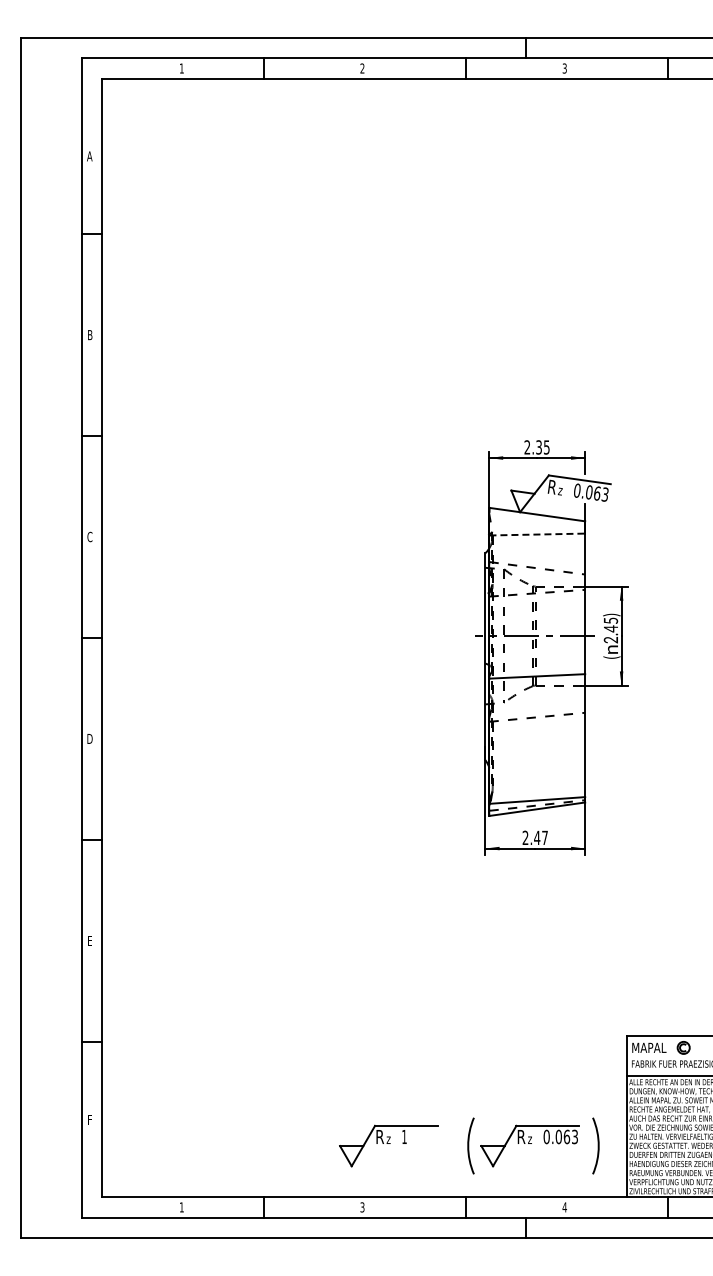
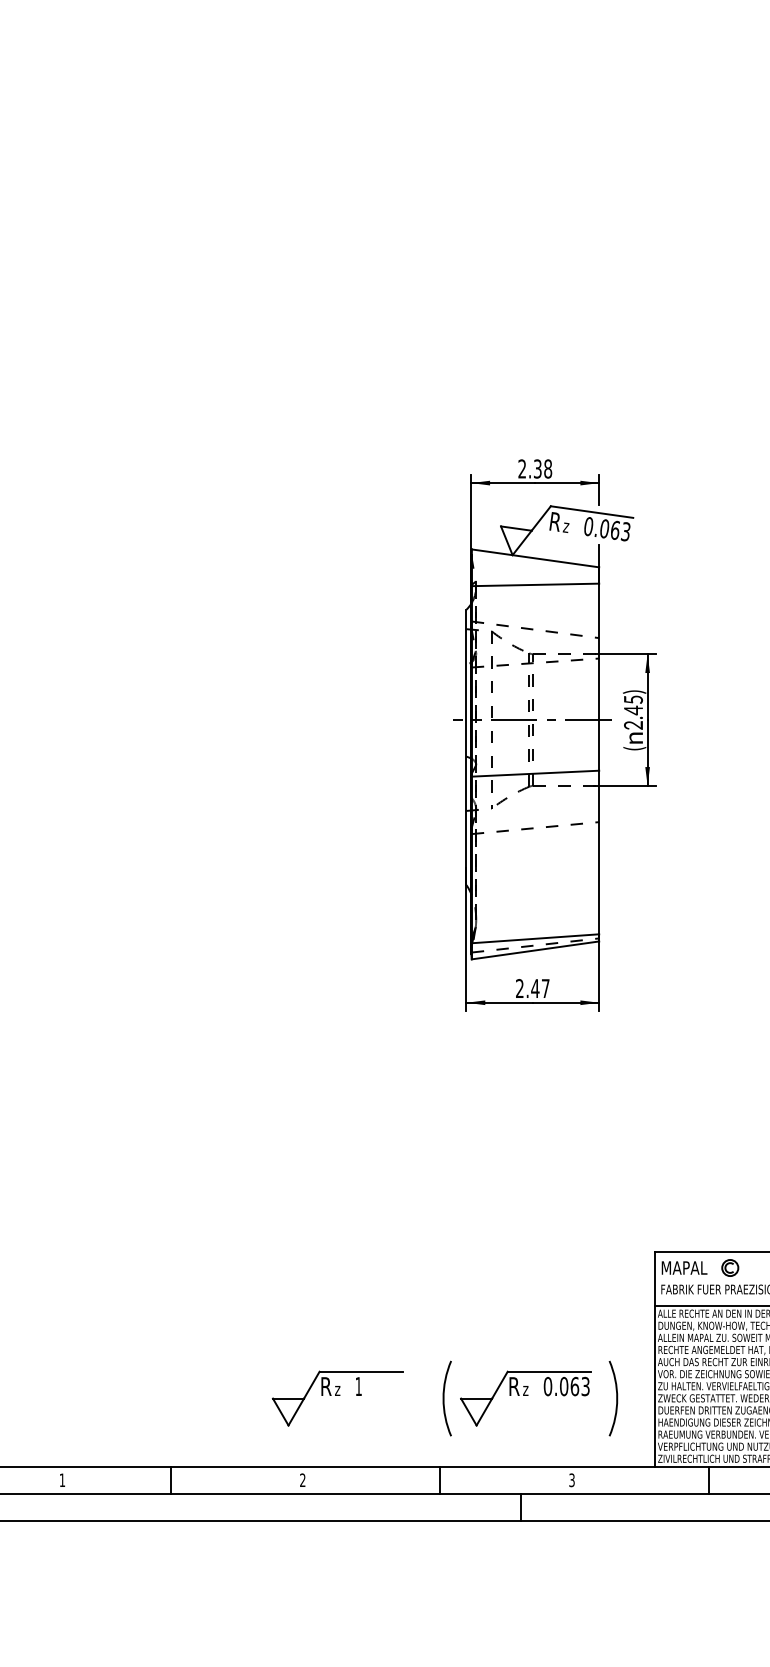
text: (546, 447) -> (547, 469), 2.35 -> 2.38
line: (537, 534) -> (535, 584), dashed -> solid
text: (362, 1207) -> (302, 1480), 3 -> 2
text: (564, 1207) -> (571, 1480), 4 -> 3

